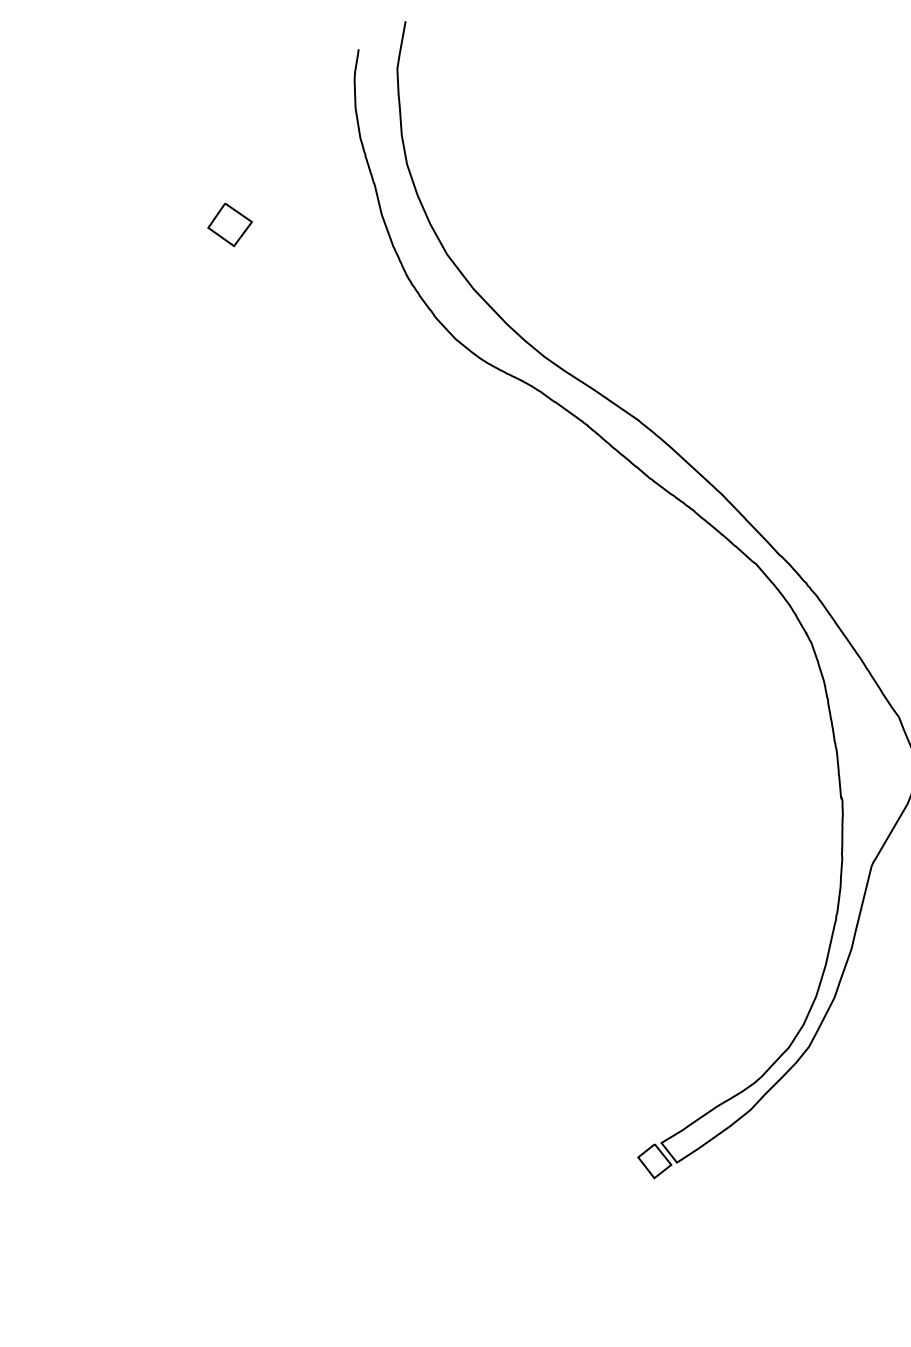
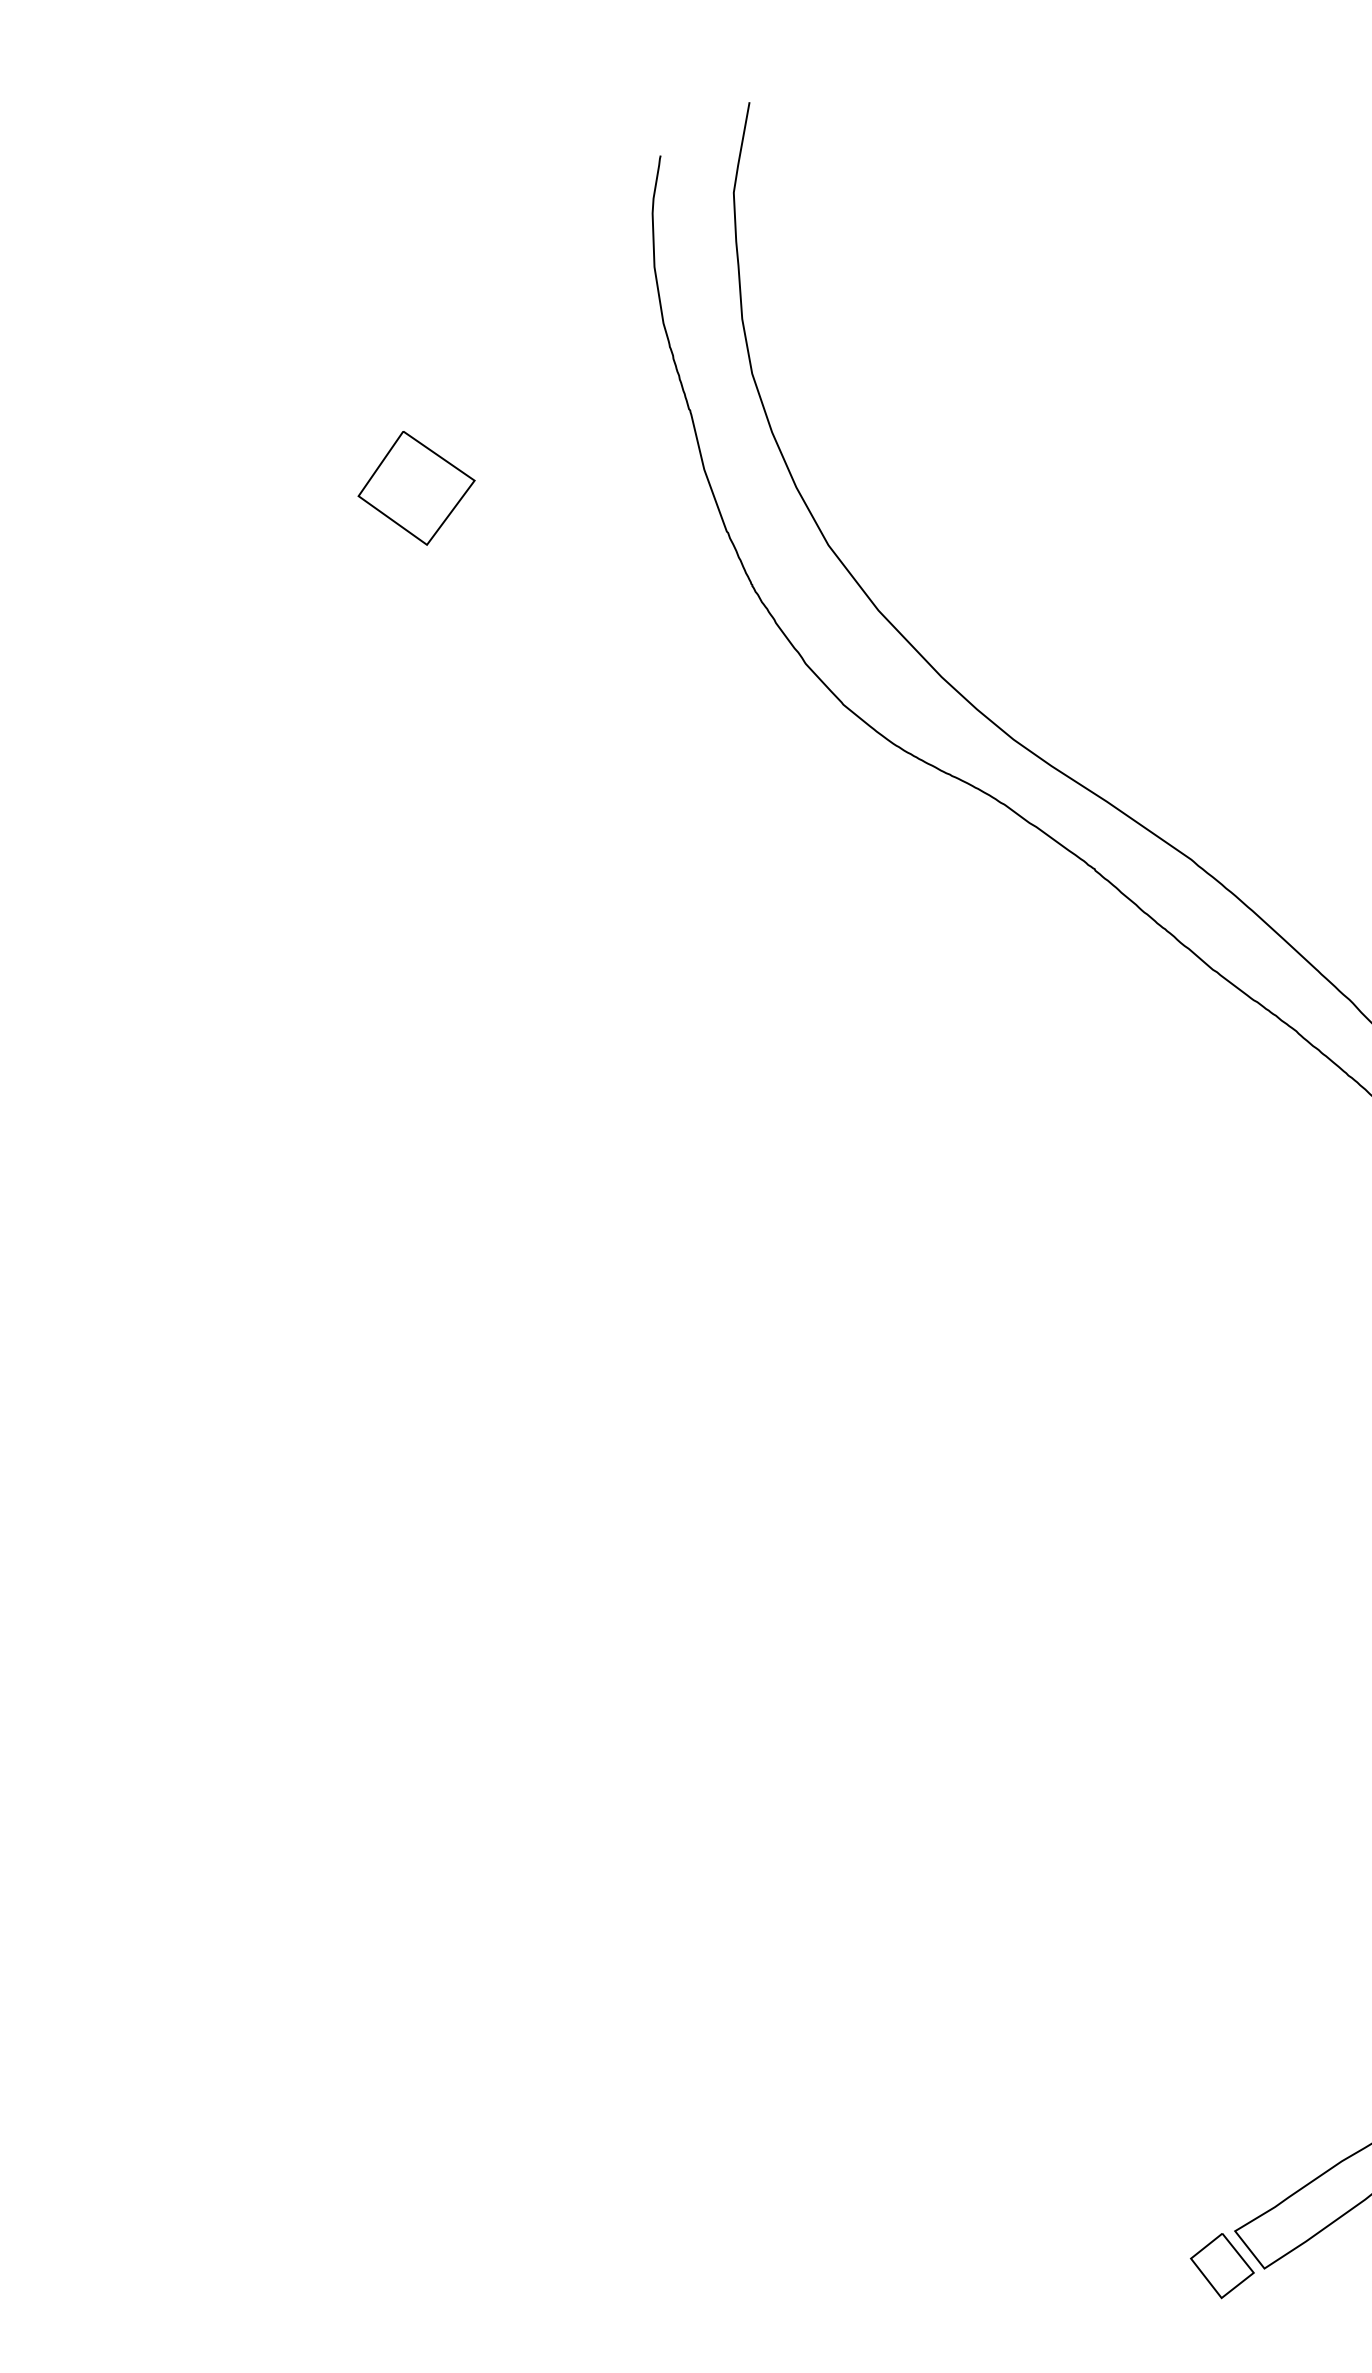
part: (229, 225) -> (415, 489), size x1.4

